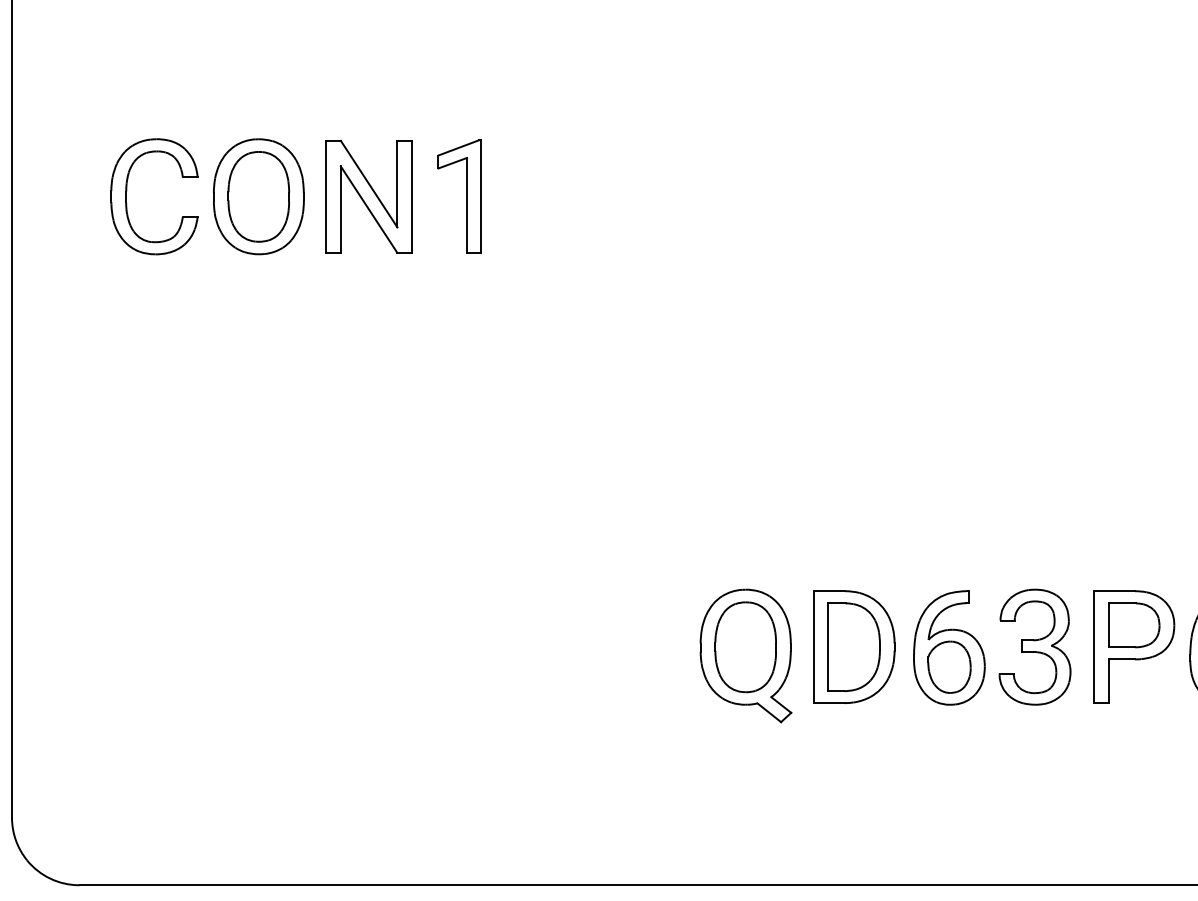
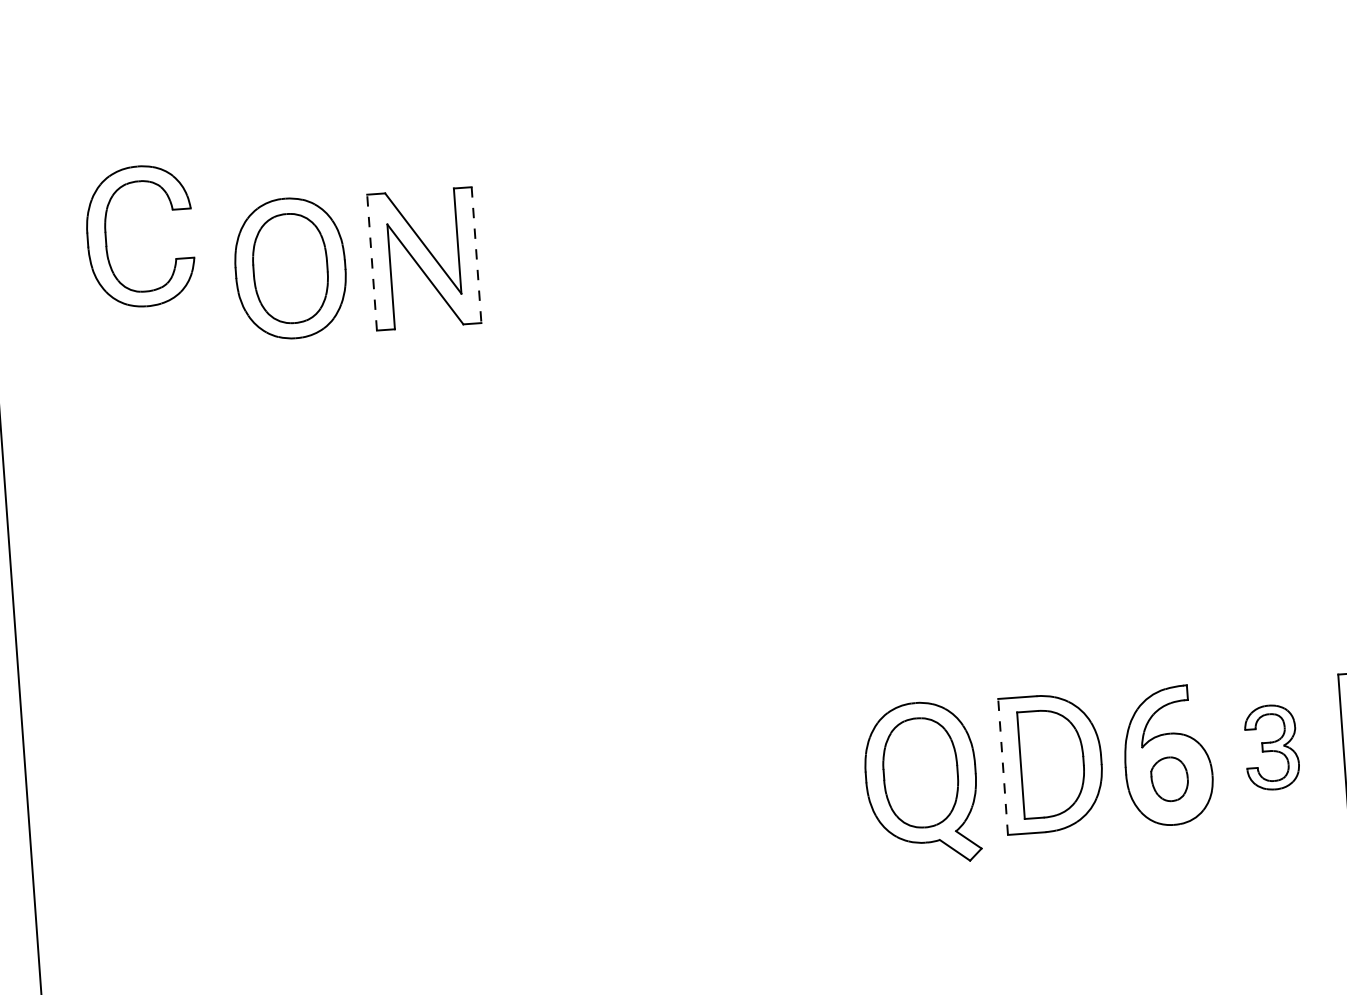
part: (127, 191) -> (106, 232), moved
line: (326, 196) -> (372, 262), solid -> dashed
line: (412, 196) -> (477, 254), solid -> dashed
part: (466, 196) -> (542, 250), removed
line: (813, 646) -> (1002, 766), solid -> dashed
part: (1034, 646) -> (1271, 746), size x0.6
part: (949, 666) -> (1169, 778), size x0.7

